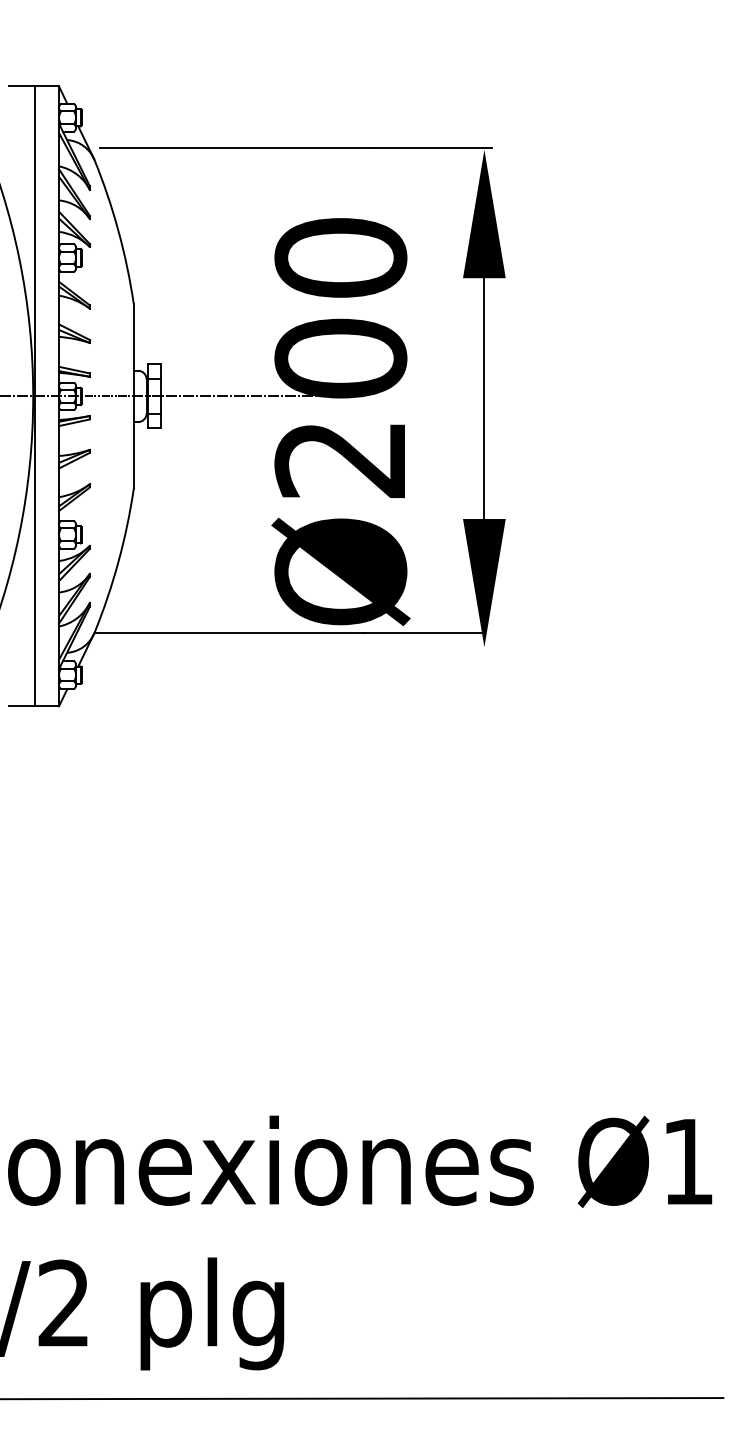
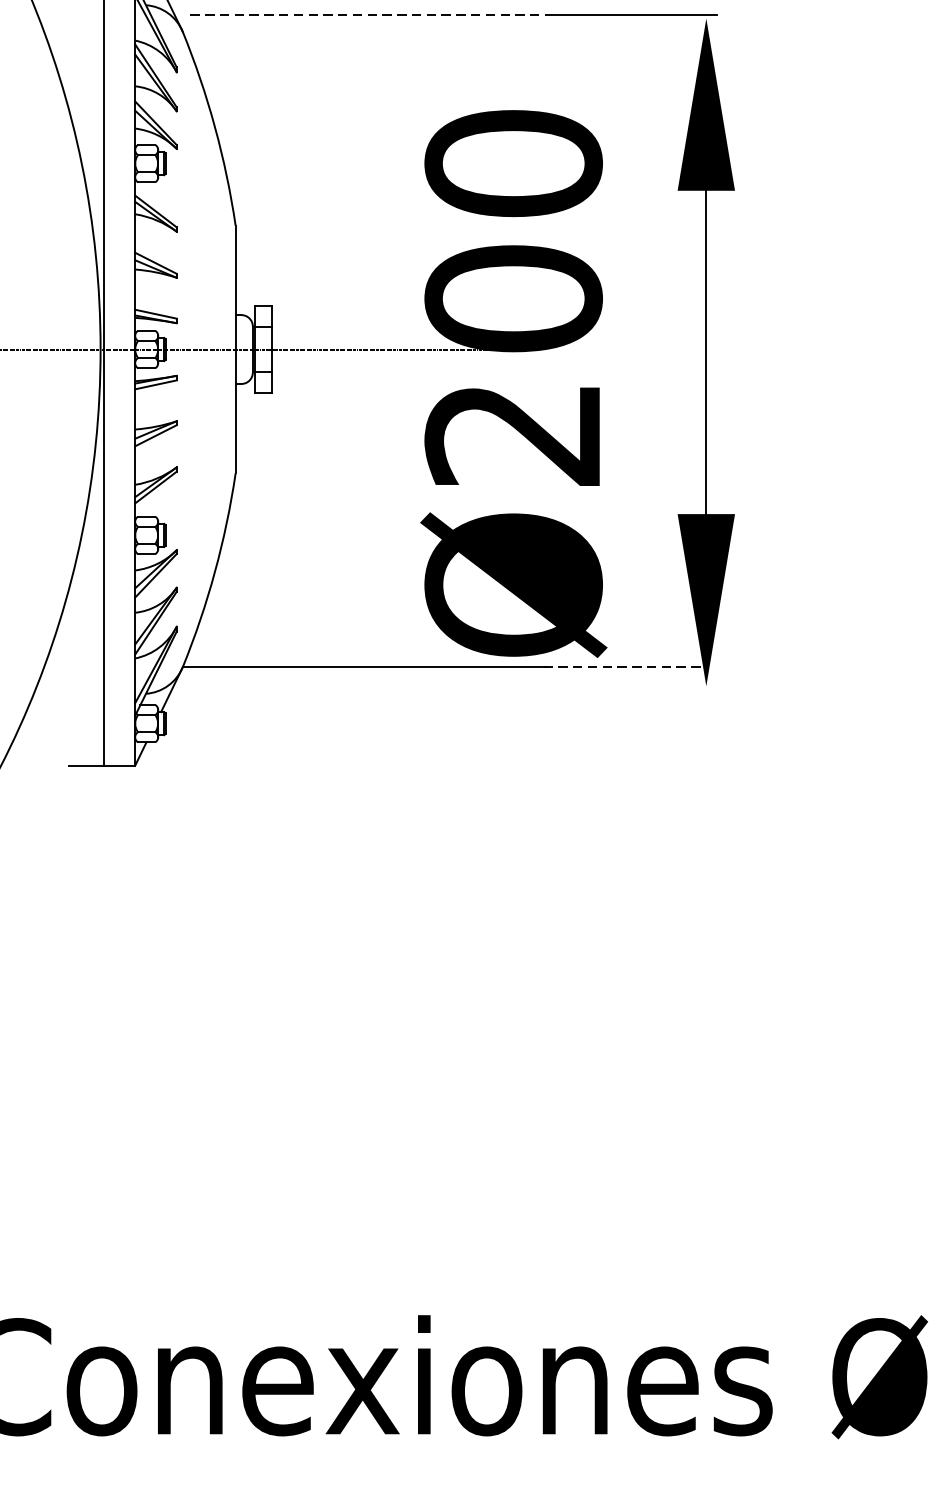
line: (235, 147) -> (372, 15), solid -> dashed
line: (423, 632) -> (624, 666), solid -> dashed

